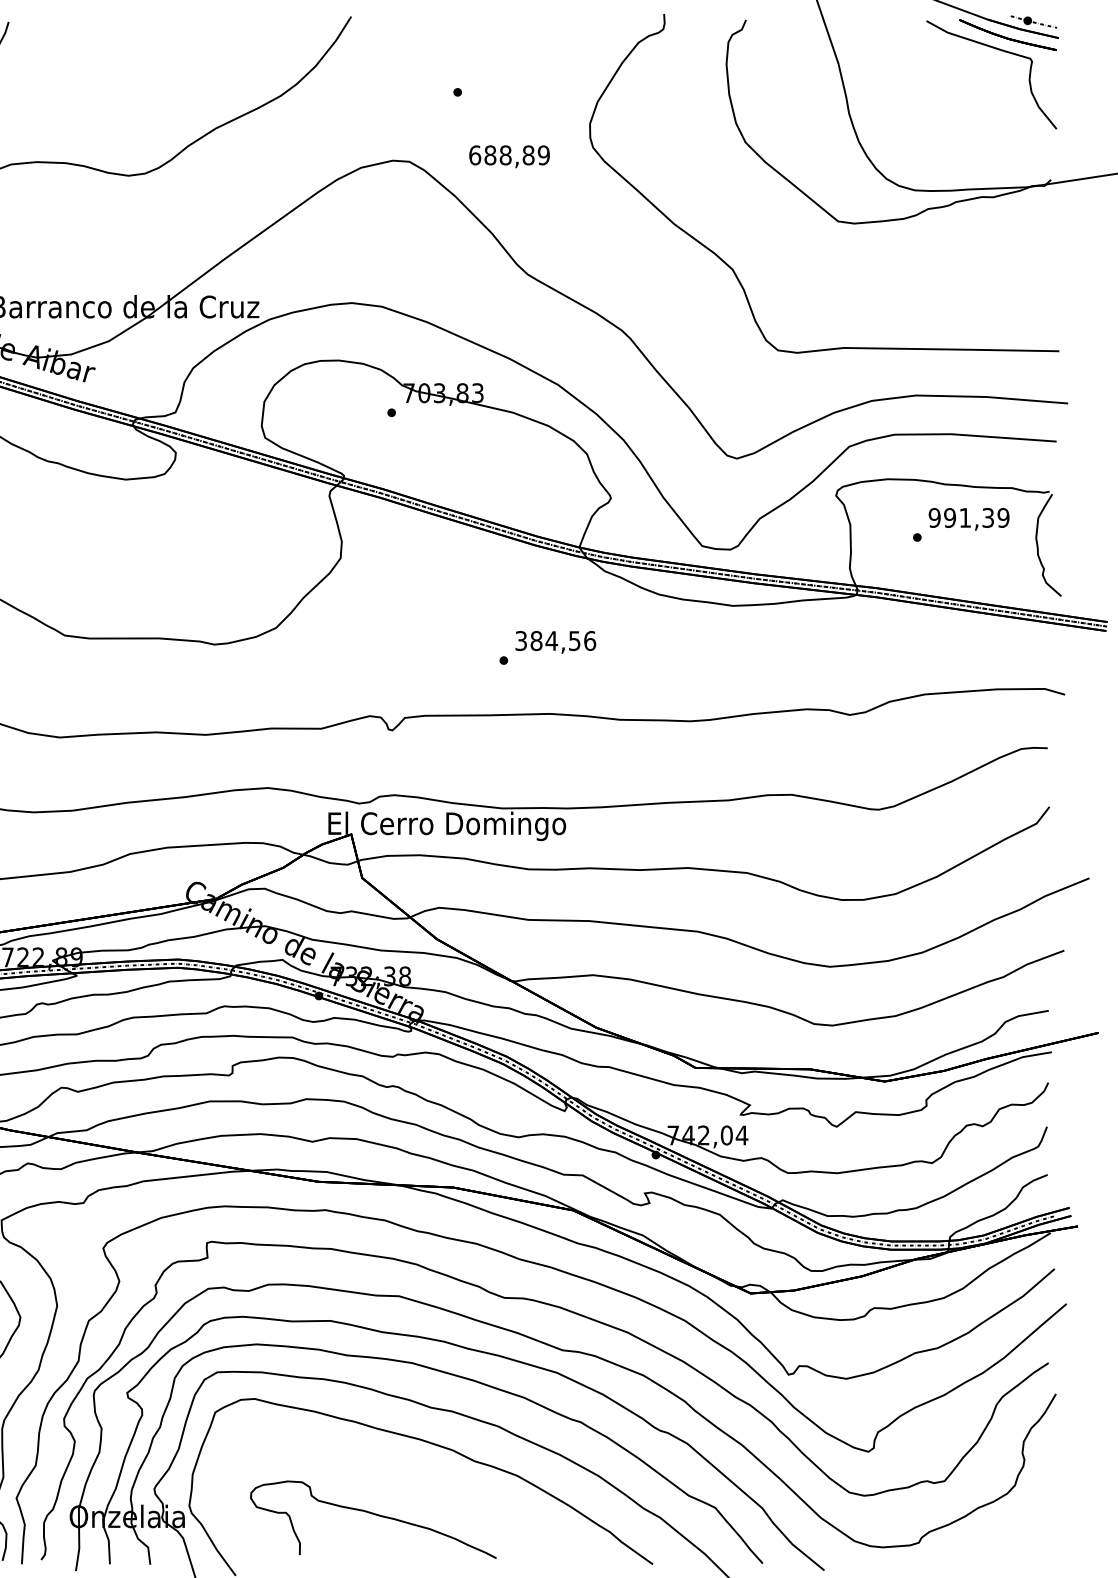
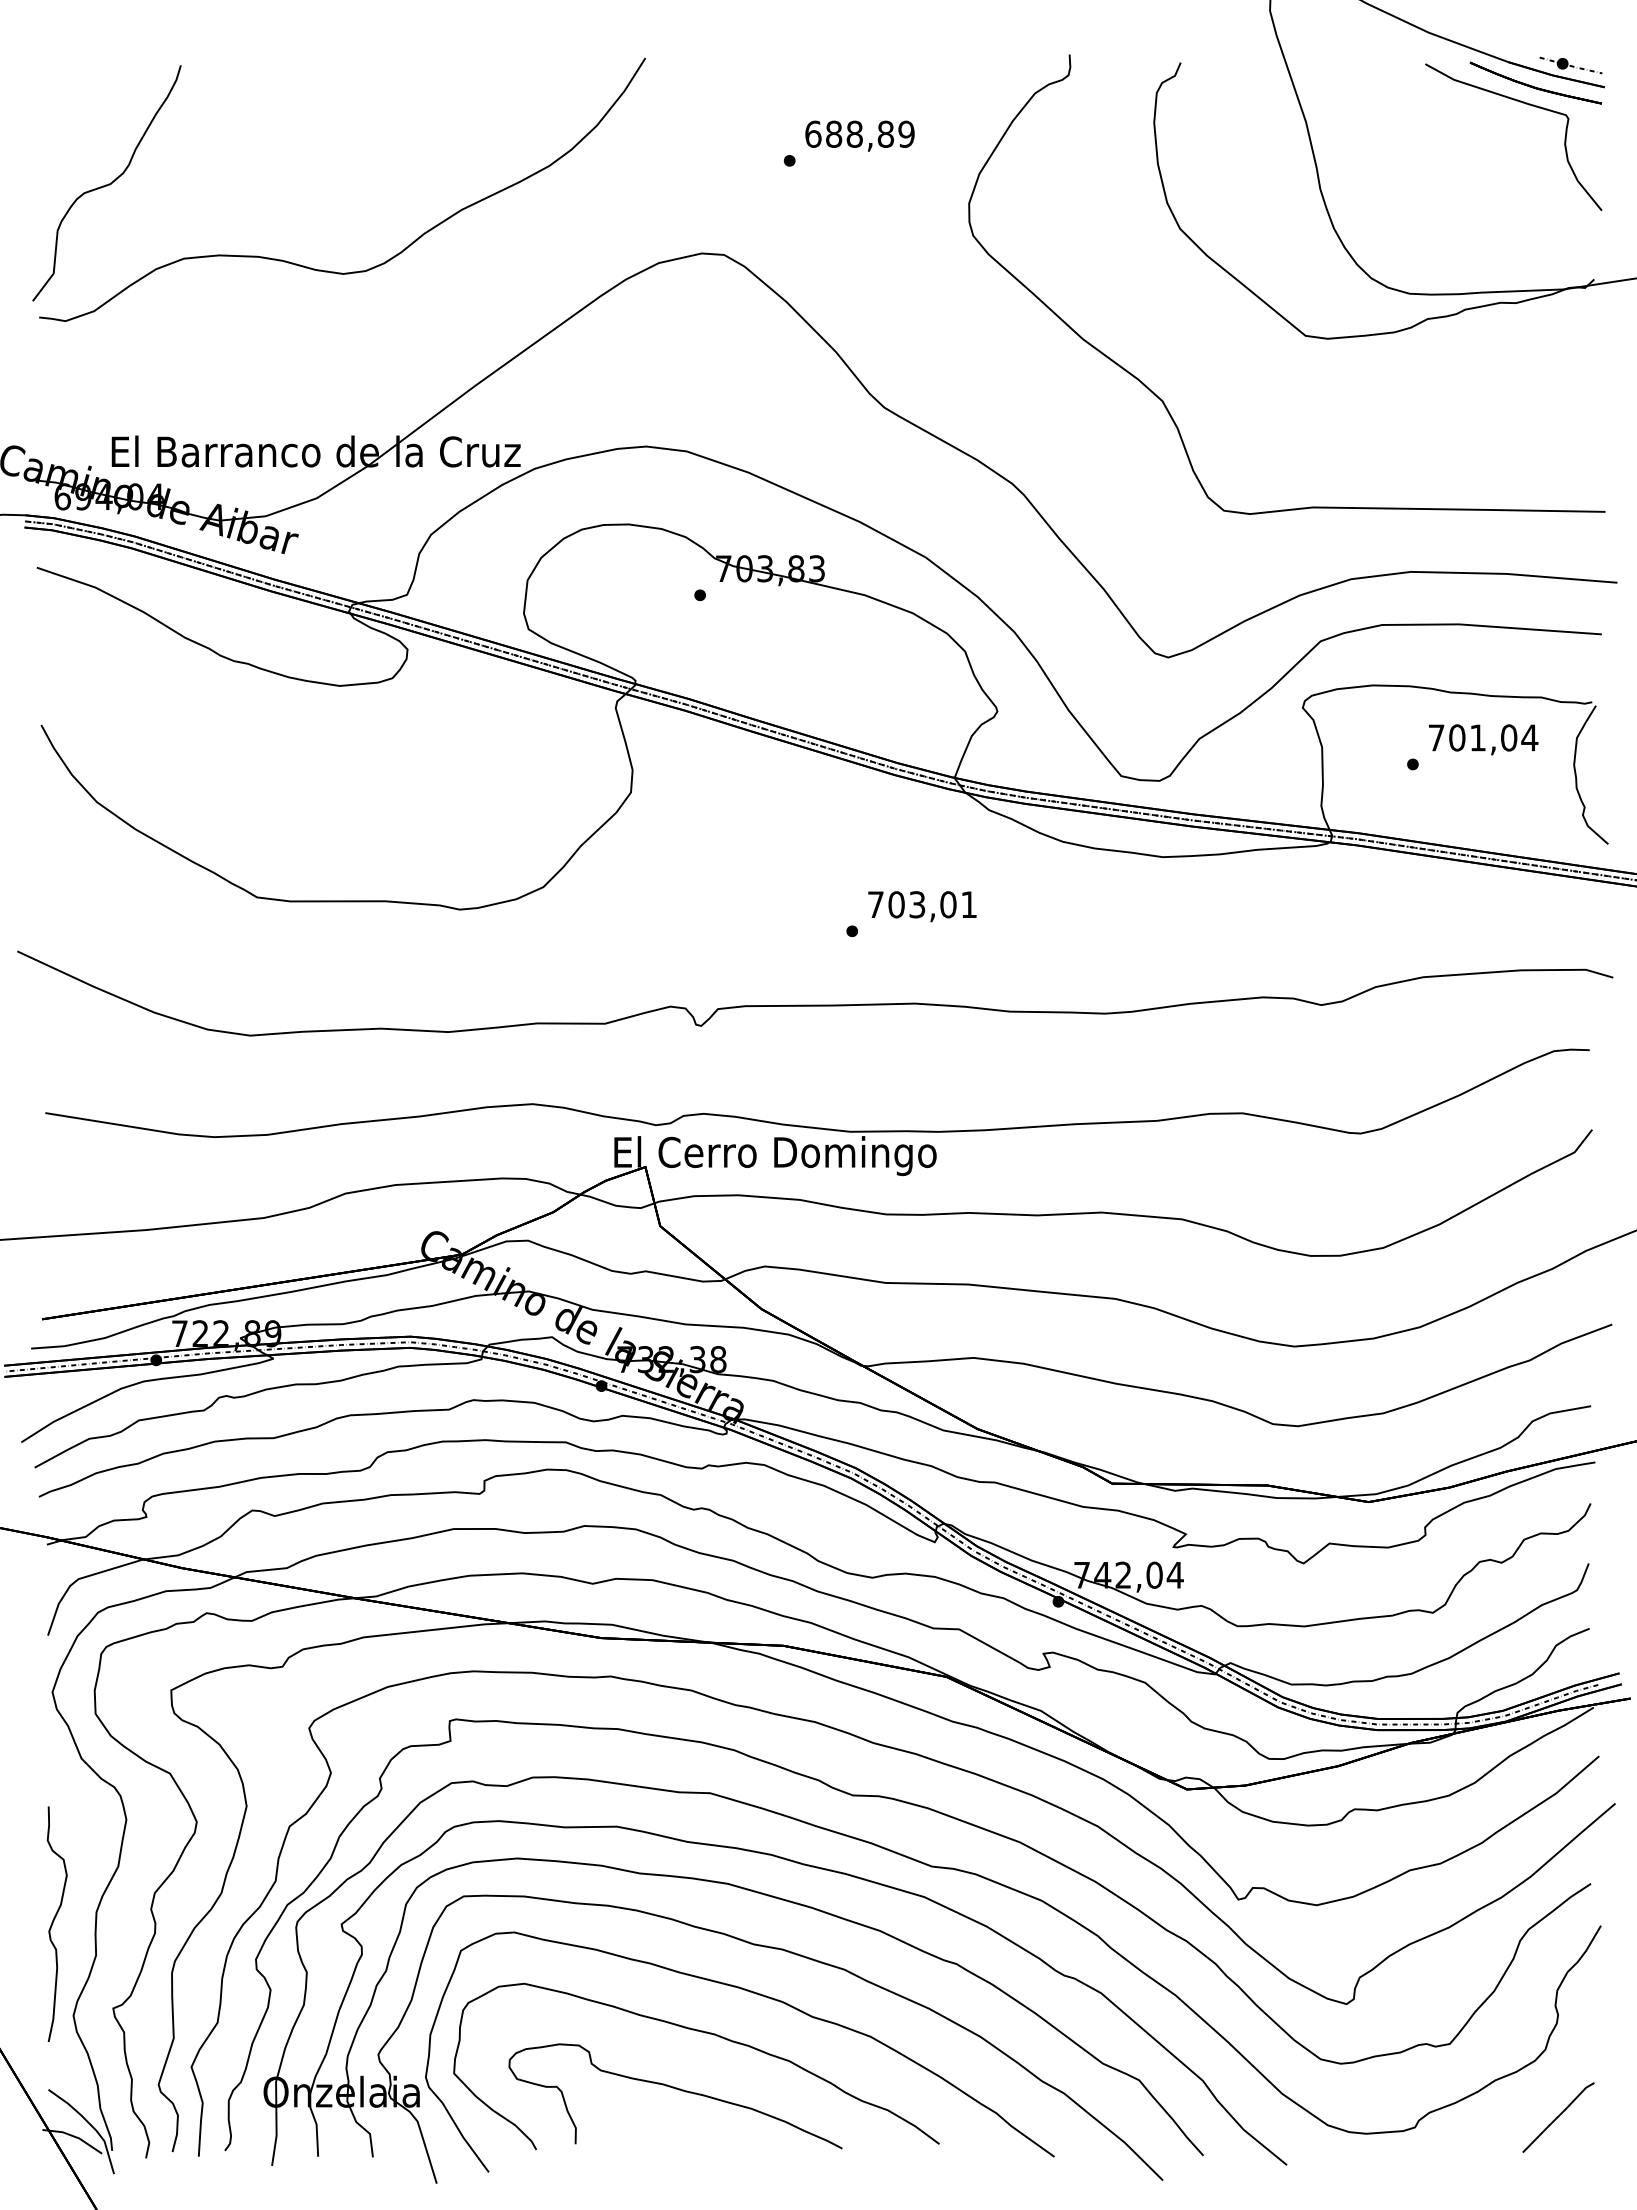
text: (509, 156) -> (859, 135), moved
text: (969, 517) -> (1483, 737), 991,39 -> 701,04
text: (555, 640) -> (922, 904), 384,56 -> 703,01
curve: (395, 1473) -> (705, 2033), added
line: (1024, 1535) -> (1558, 2117), added

